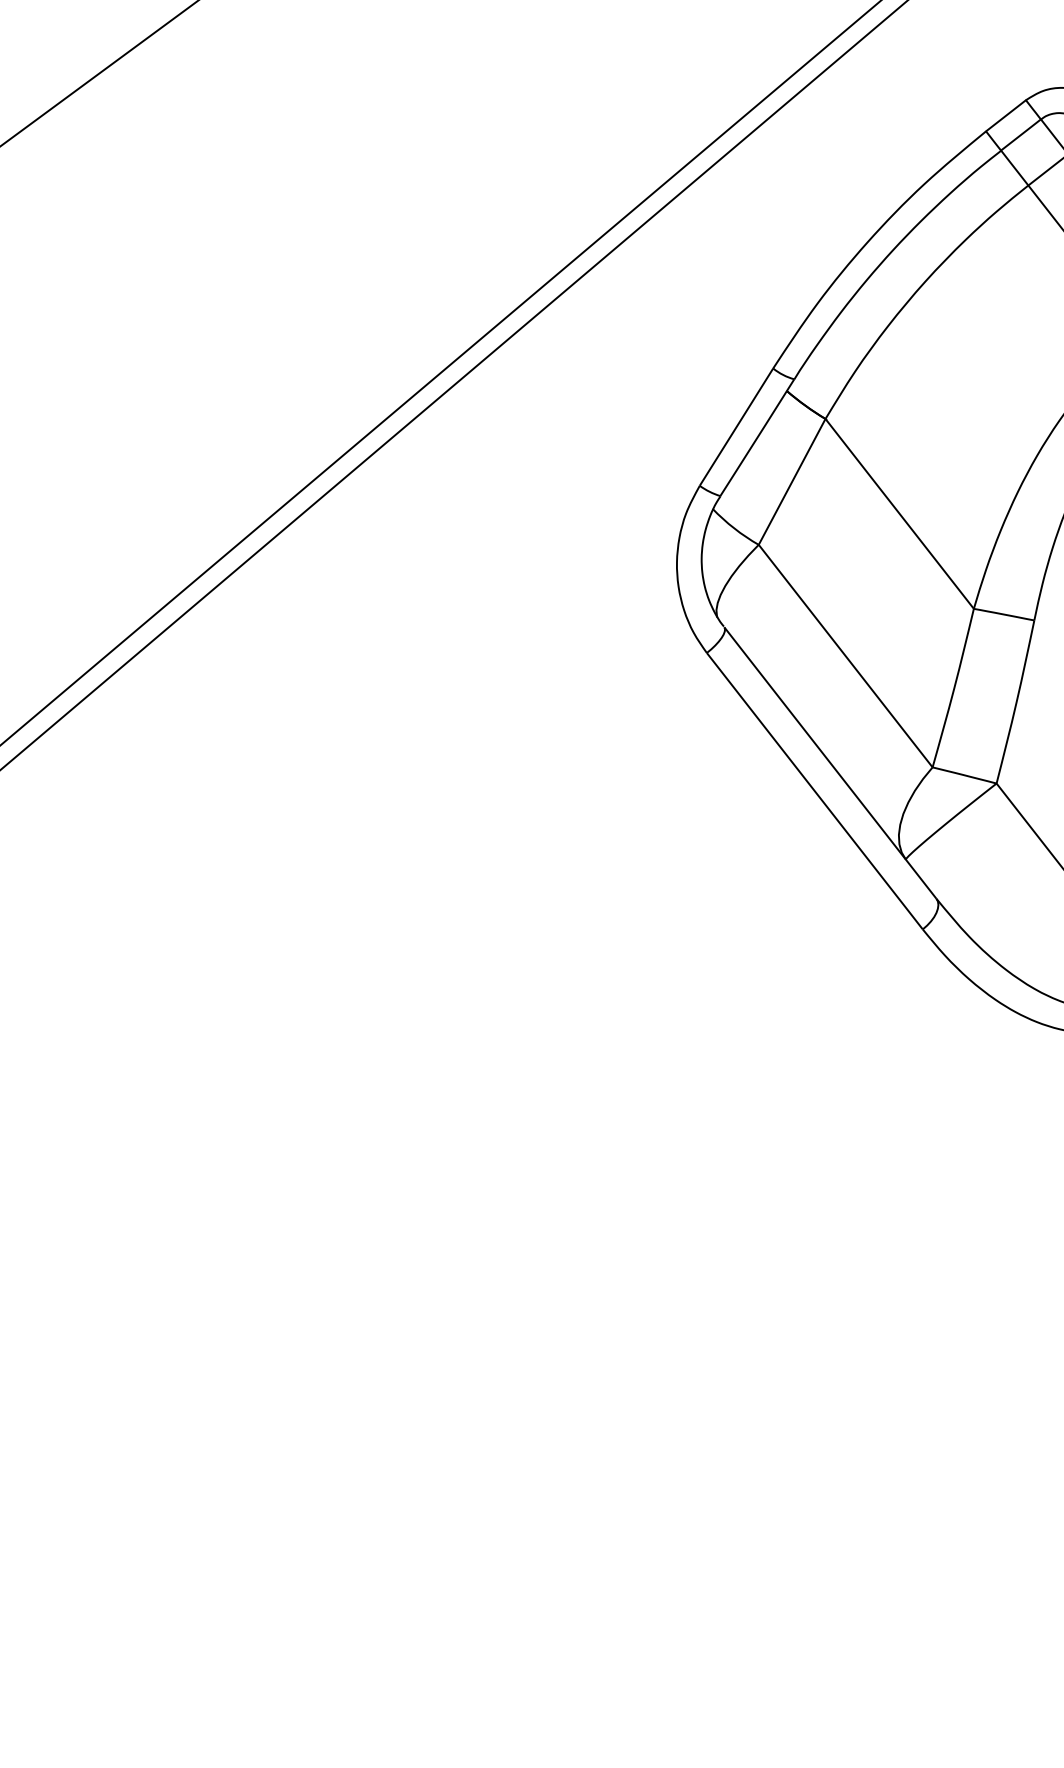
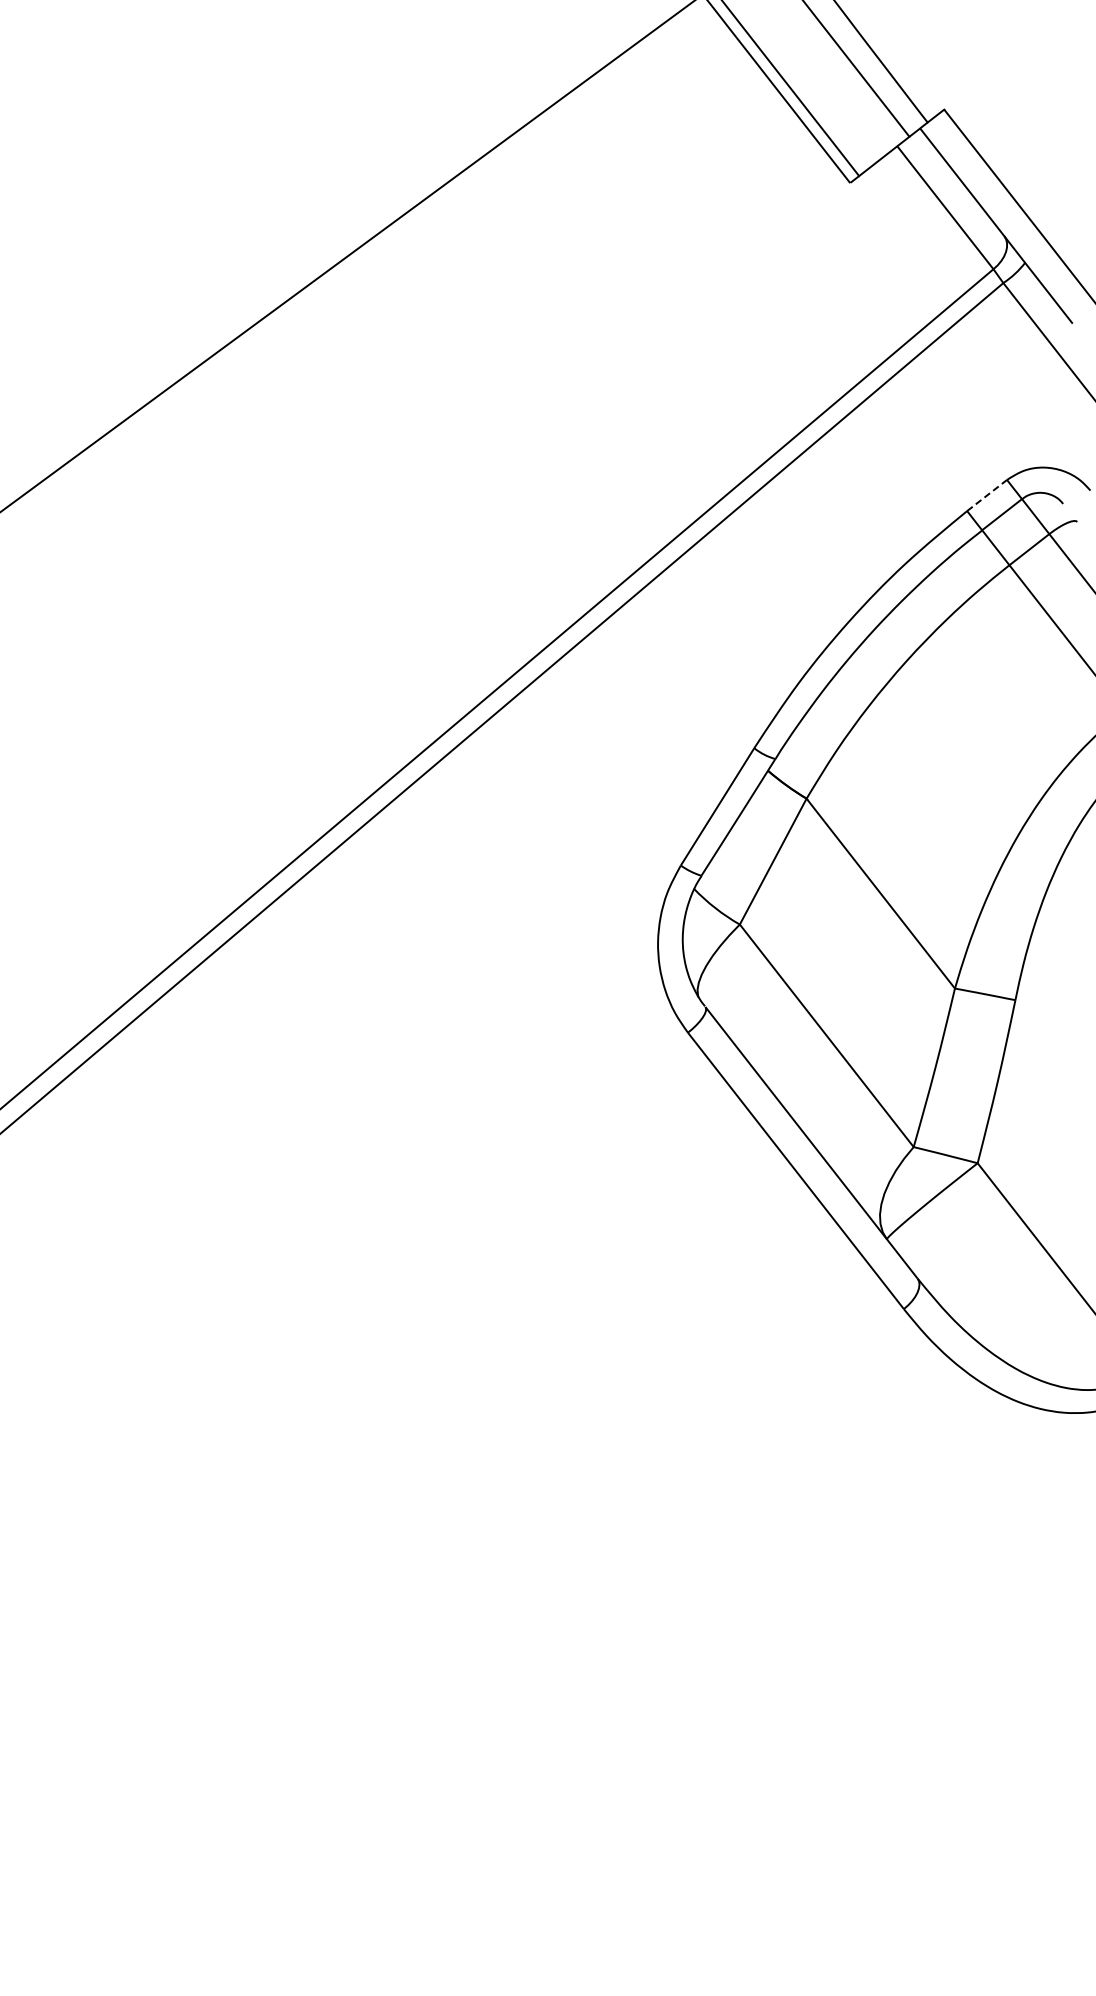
line: (1006, 115) -> (987, 495), solid -> dashed

